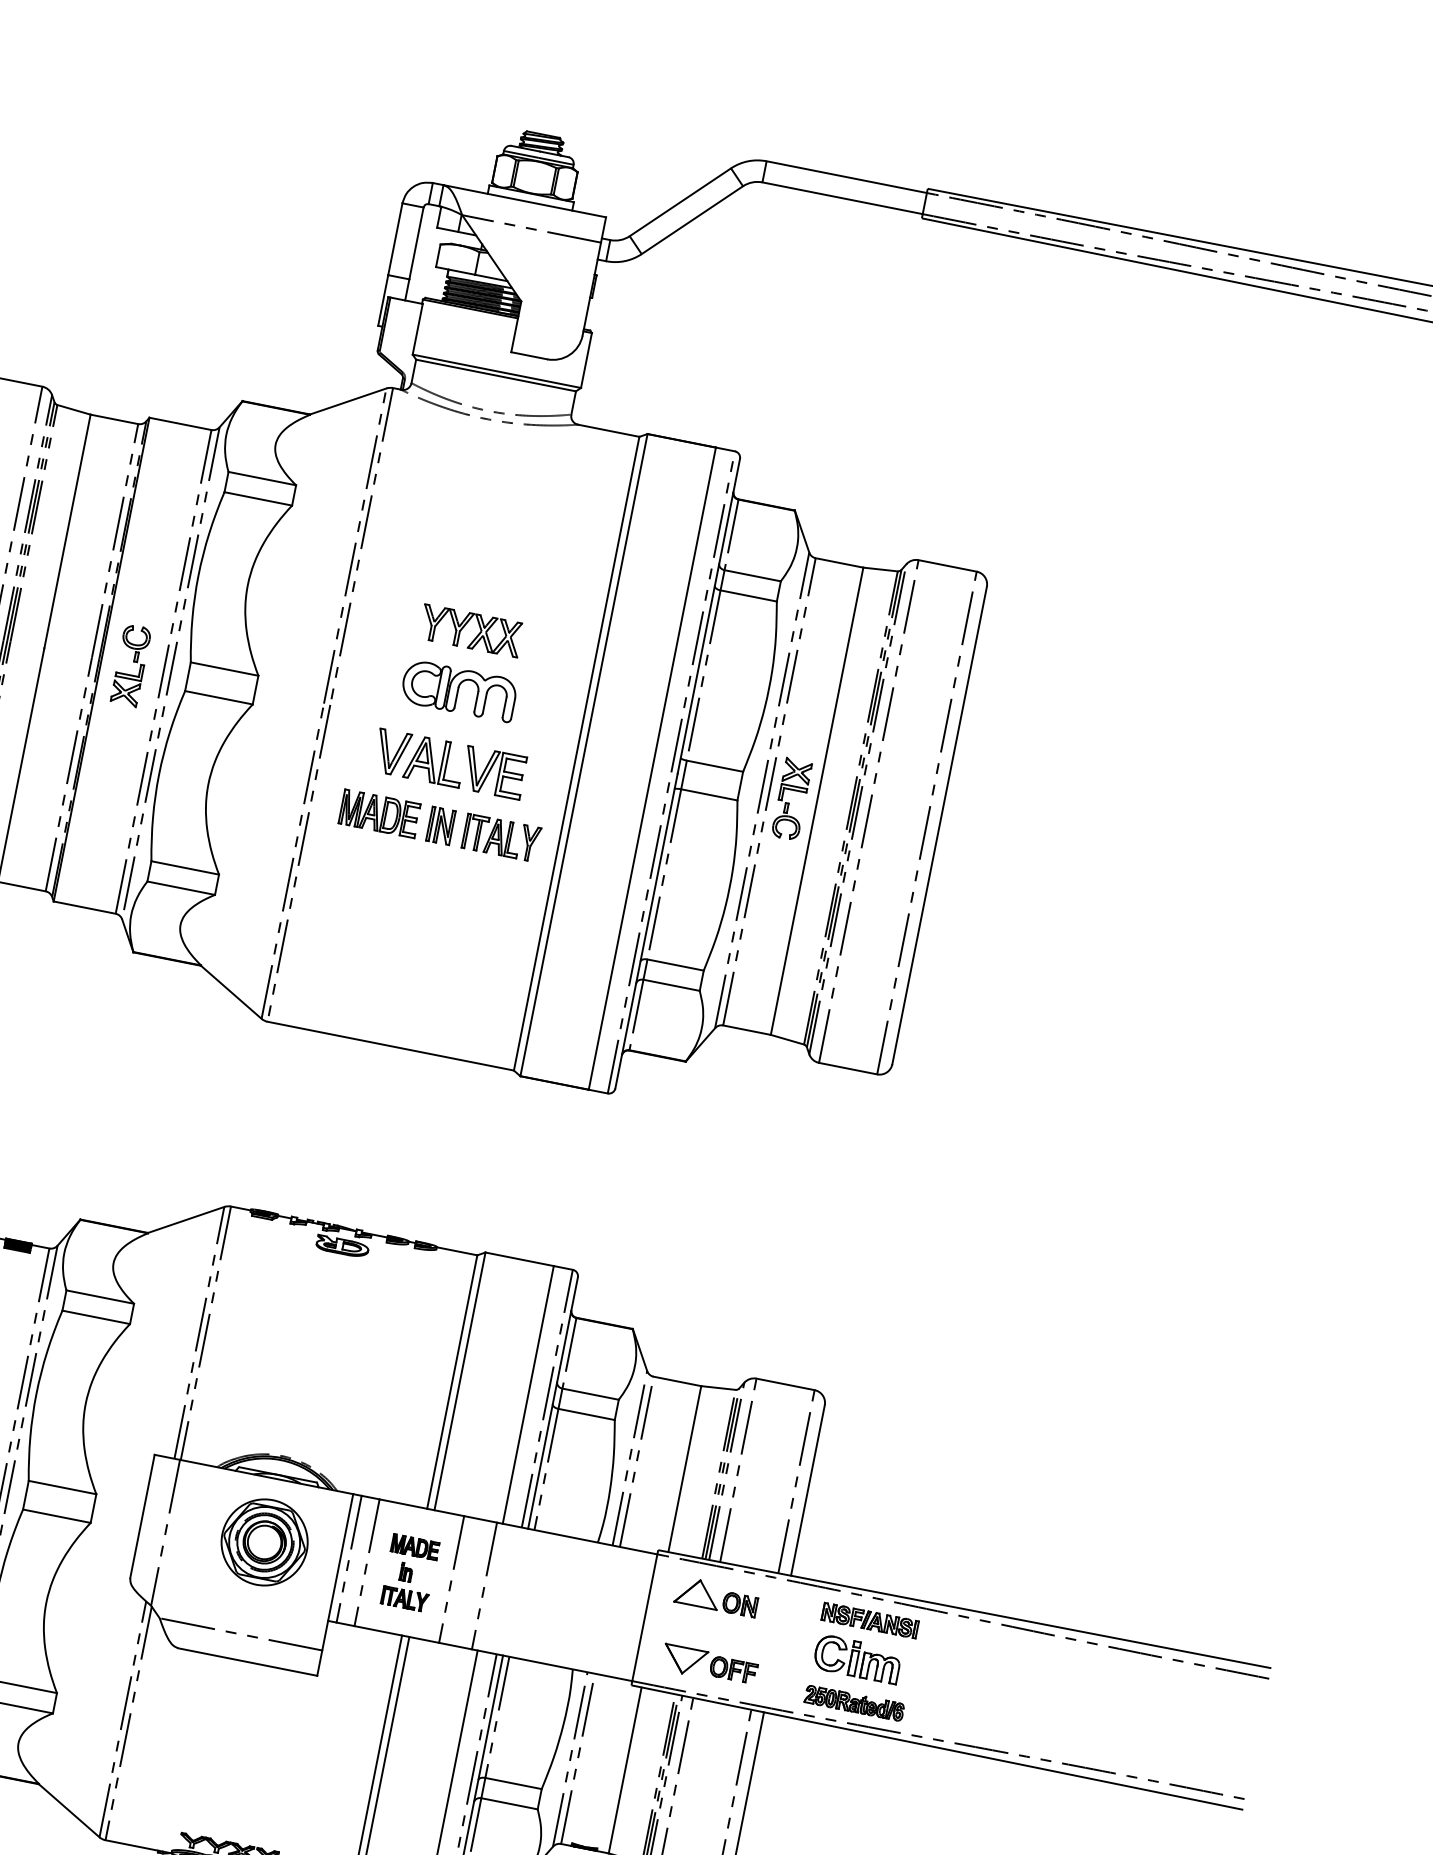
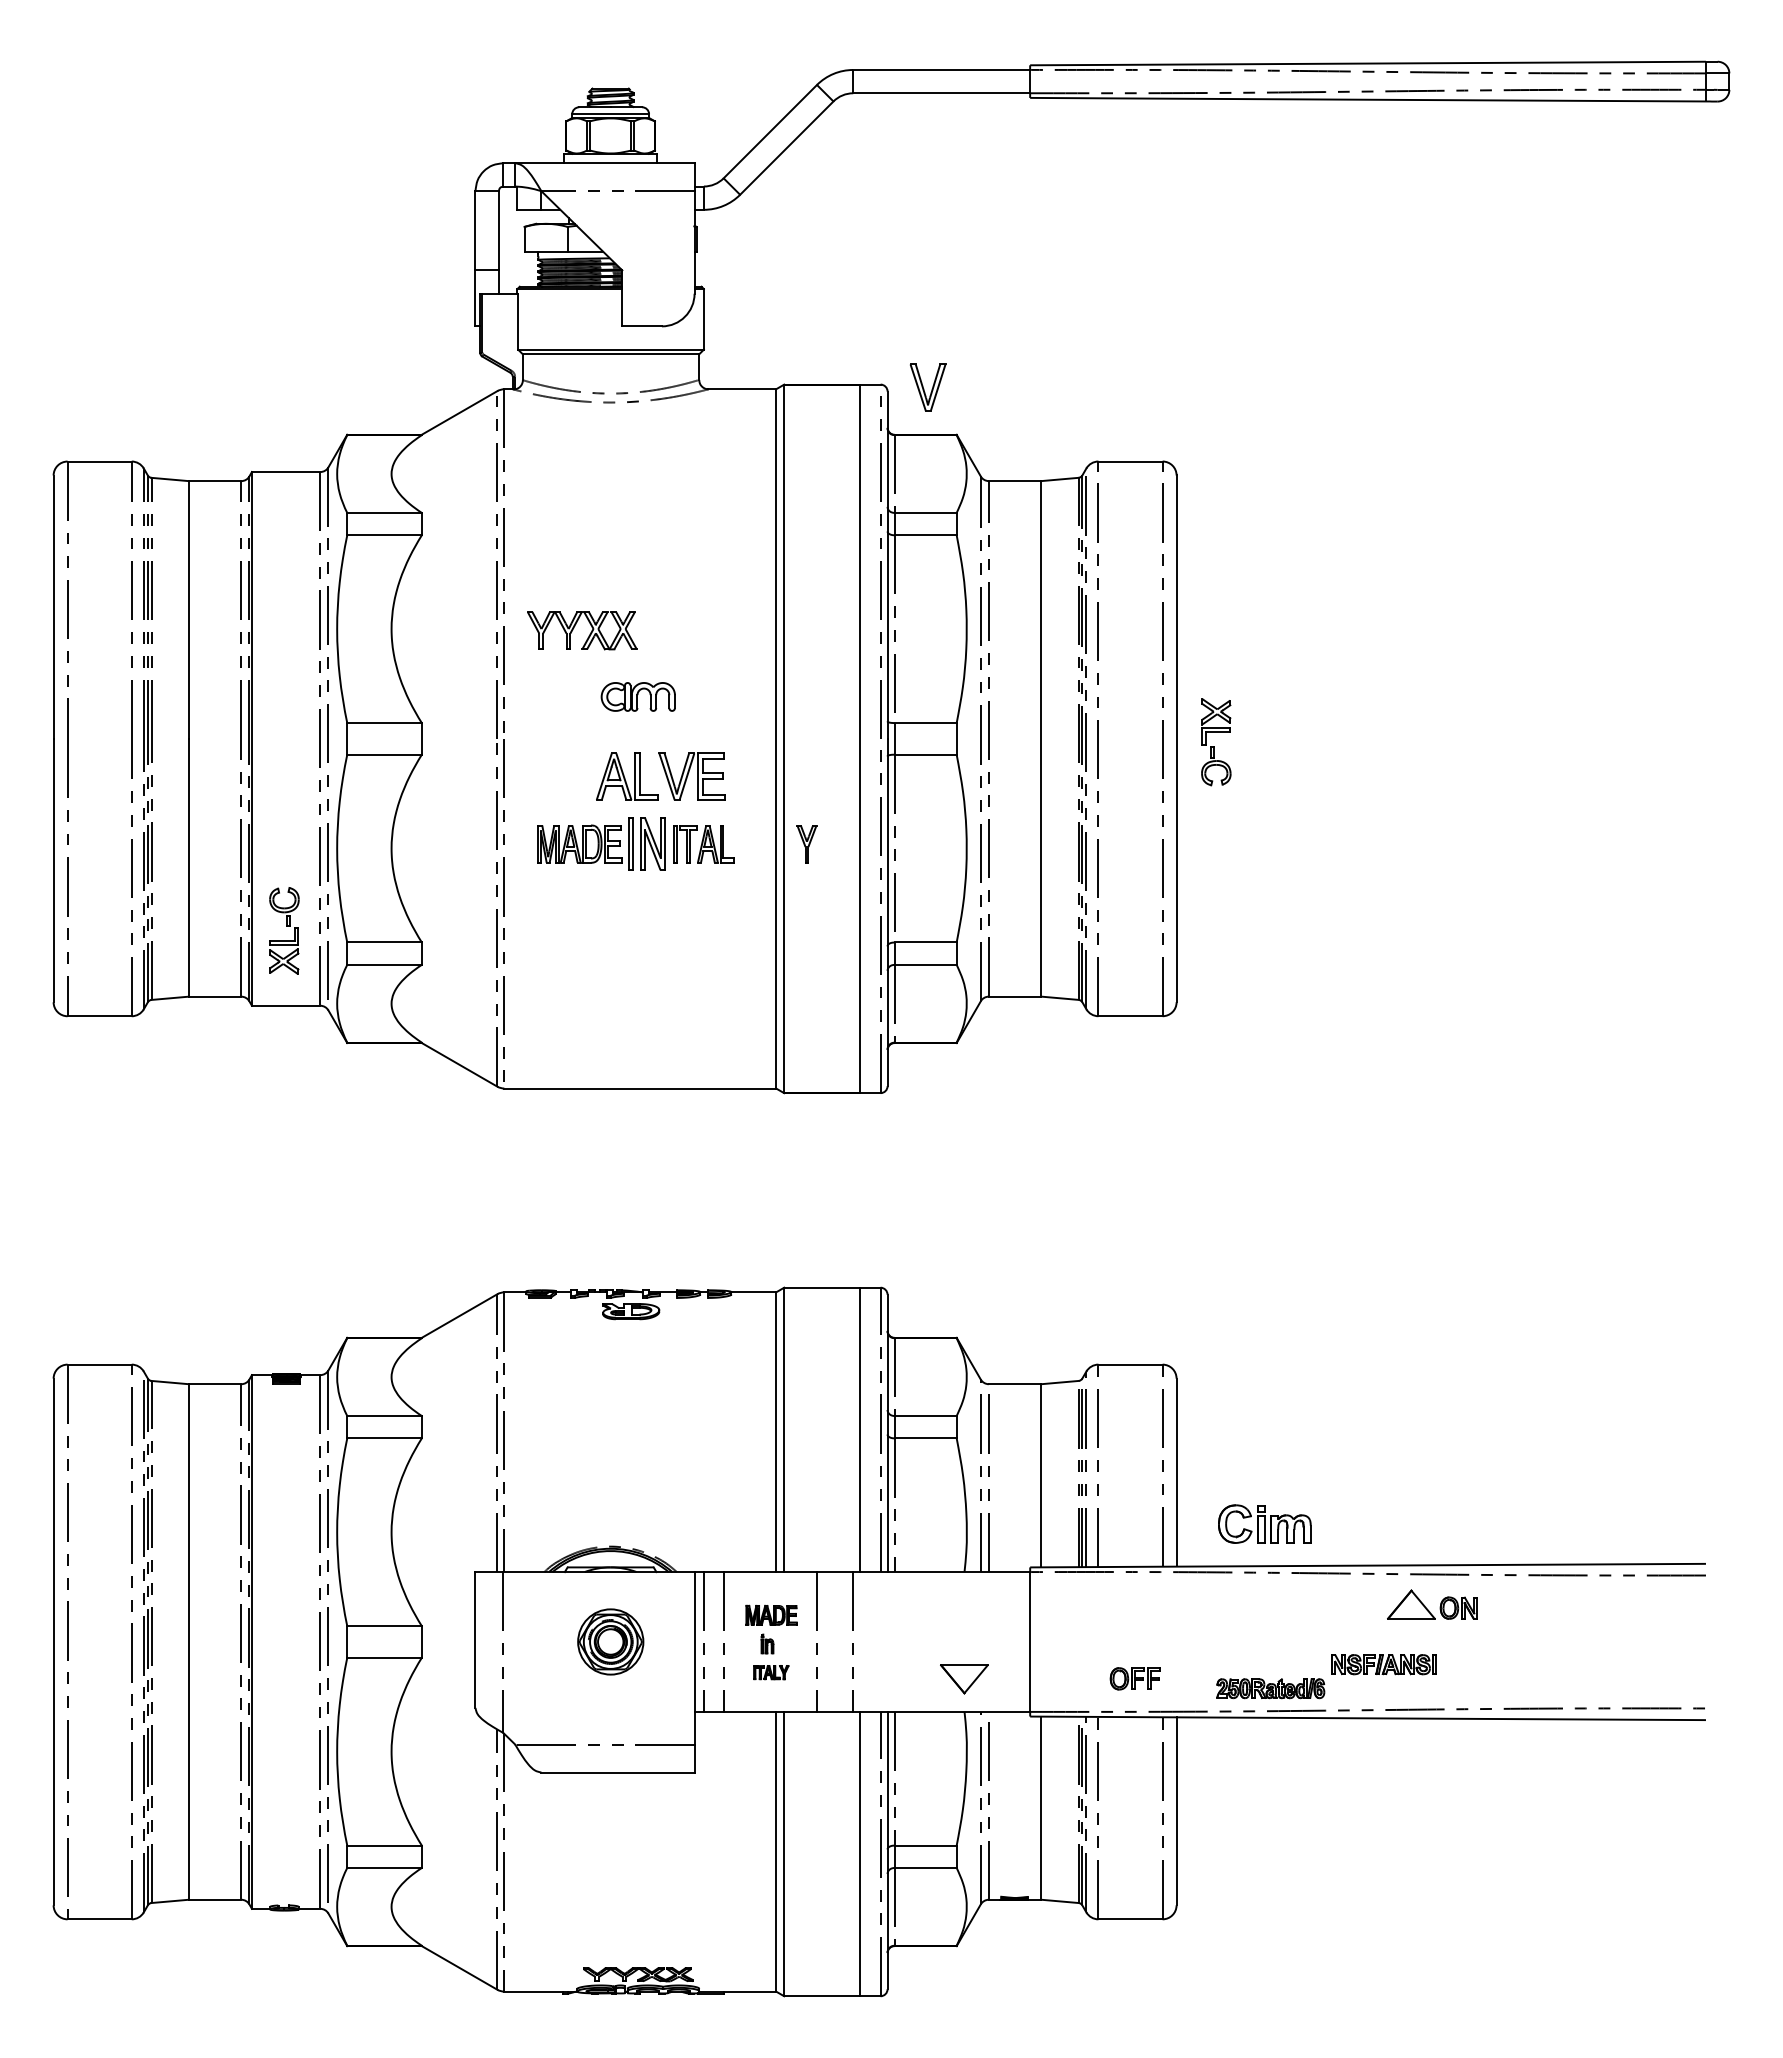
part: (475, 636) -> (588, 635), moved
part: (131, 665) -> (284, 930), moved
part: (459, 690) -> (638, 696), size x0.6
part: (392, 752) -> (928, 387), moved
part: (792, 799) -> (1216, 742), moved
part: (441, 826) -> (647, 844), size x1.4
part: (529, 843) -> (806, 844), moved
part: (264, 1542) -> (610, 1641), size x0.7
part: (404, 1598) -> (770, 1672), size x0.7
part: (711, 1599) -> (1427, 1608), moved
part: (869, 1620) -> (1383, 1664), moved
part: (857, 1658) -> (1264, 1523), moved
part: (684, 1660) -> (964, 1679), moved

